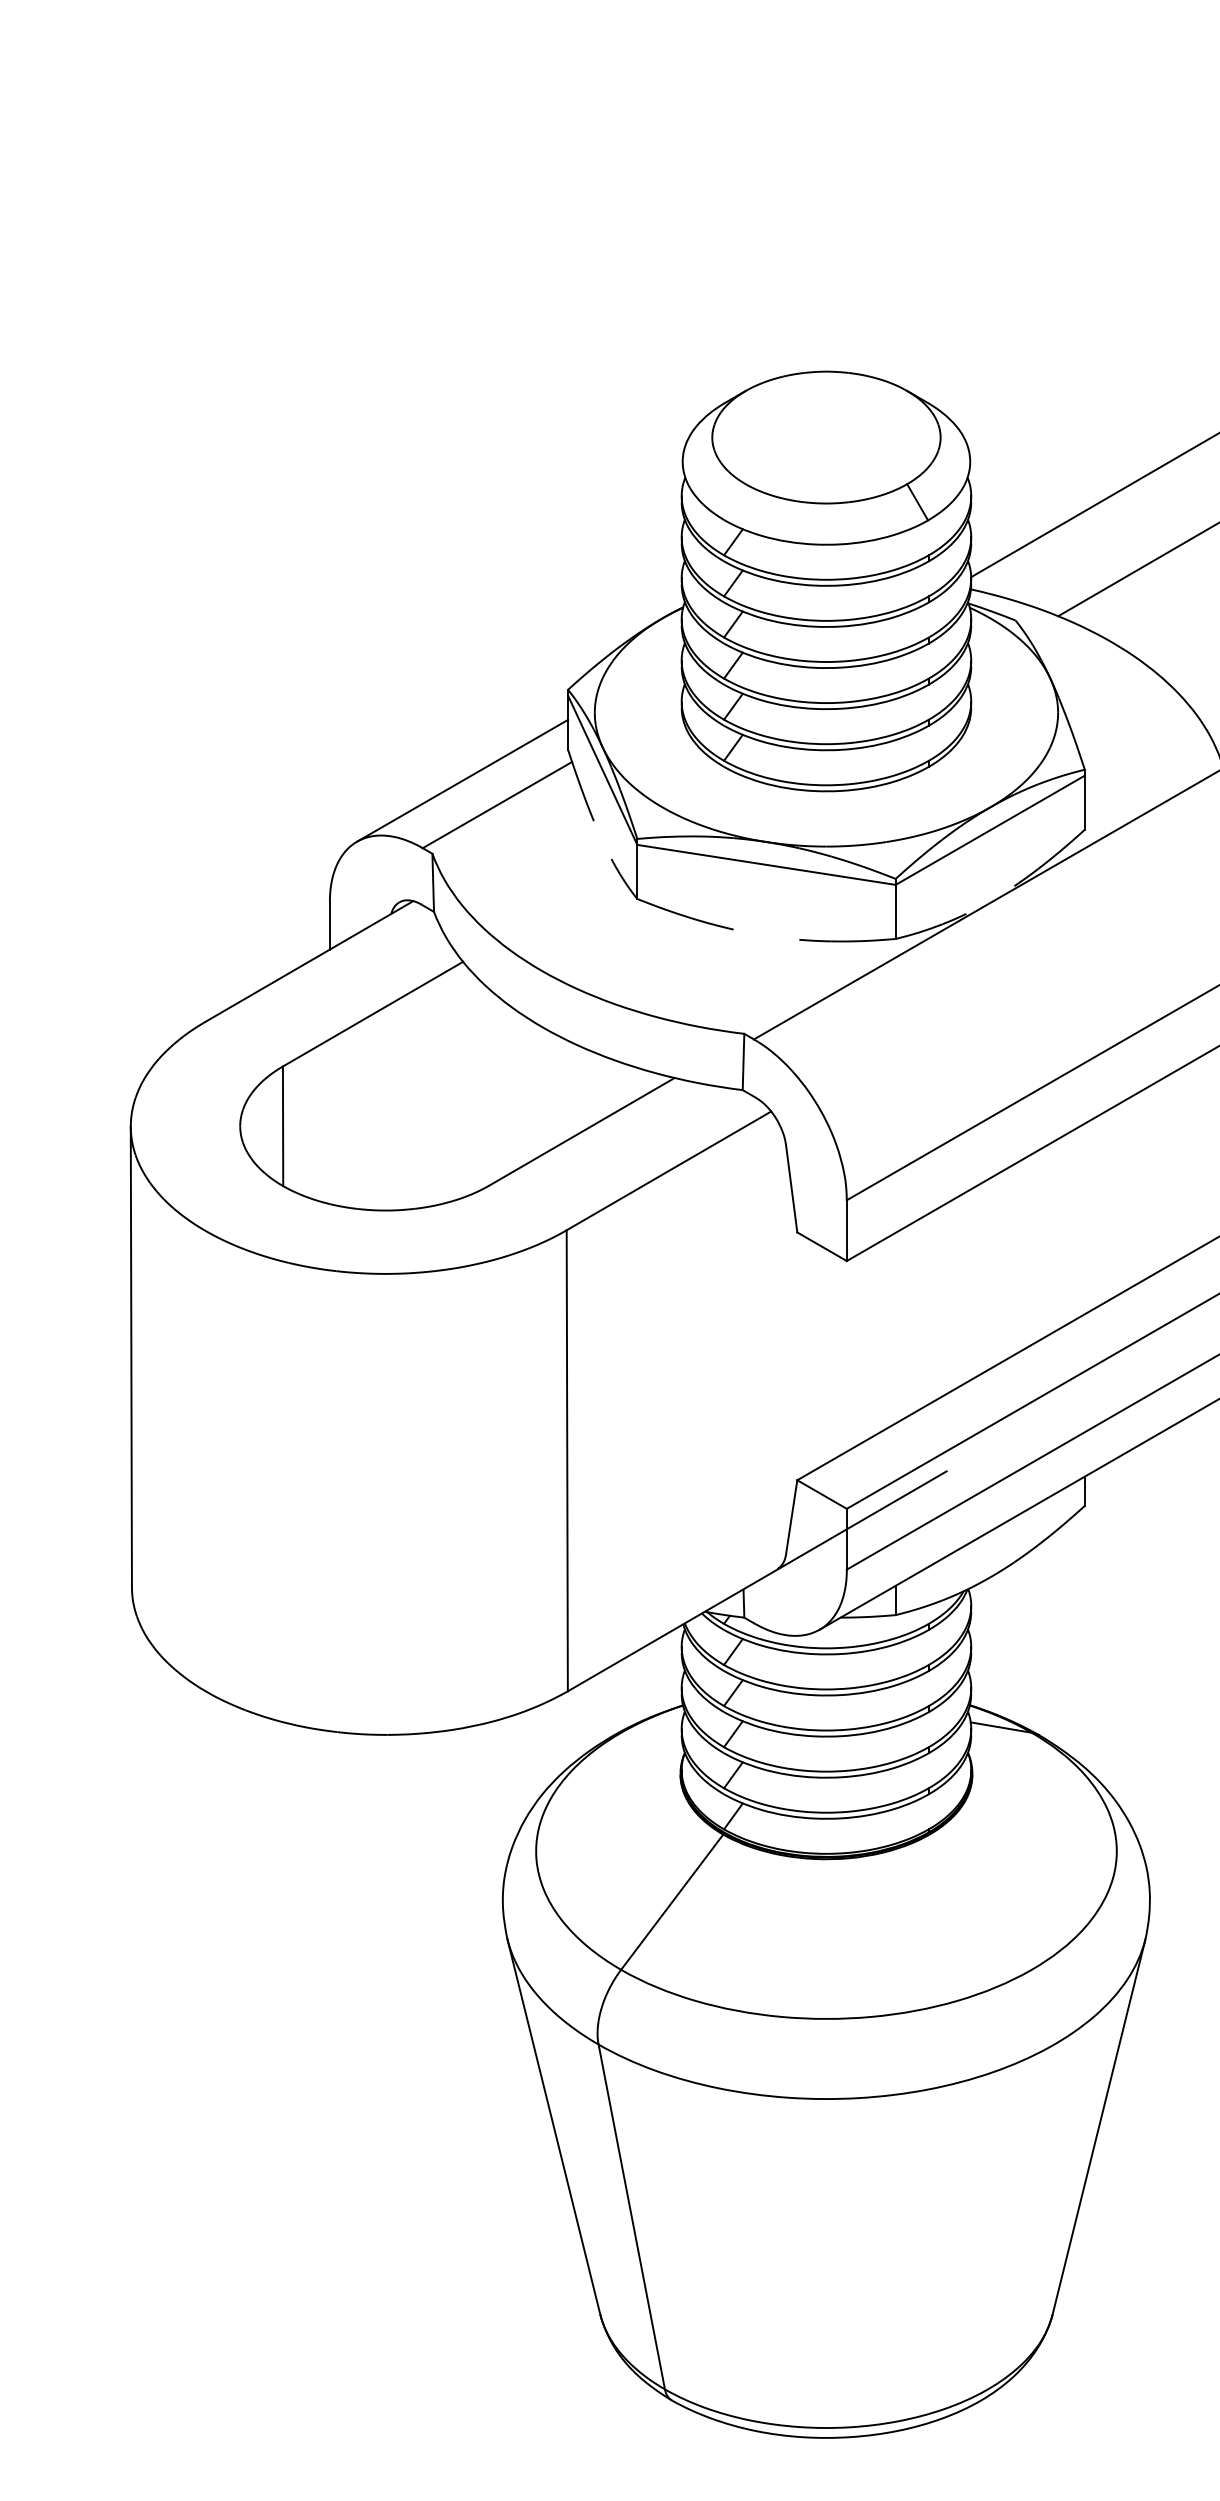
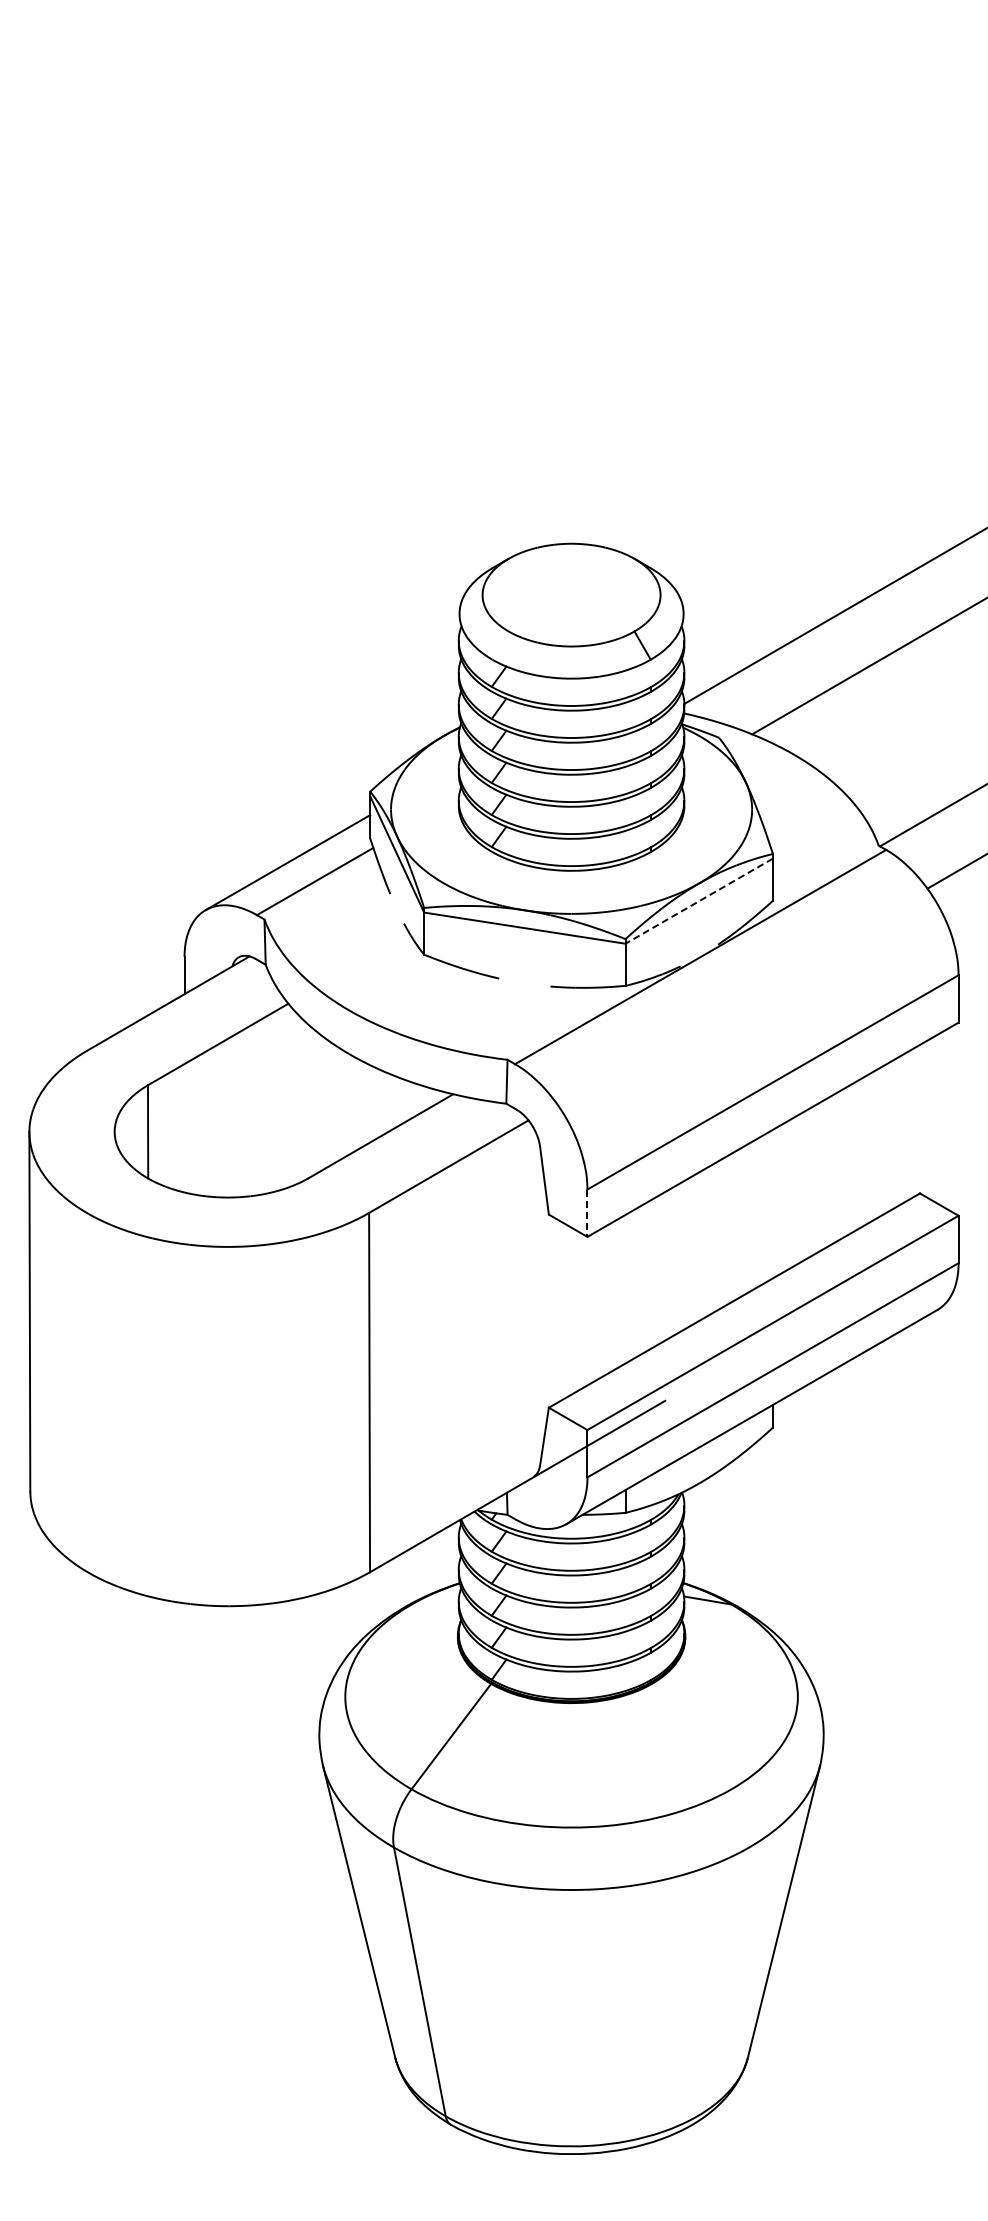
line: (989, 830) -> (698, 901), solid -> dashed
line: (846, 1231) -> (587, 1213), solid -> dashed

